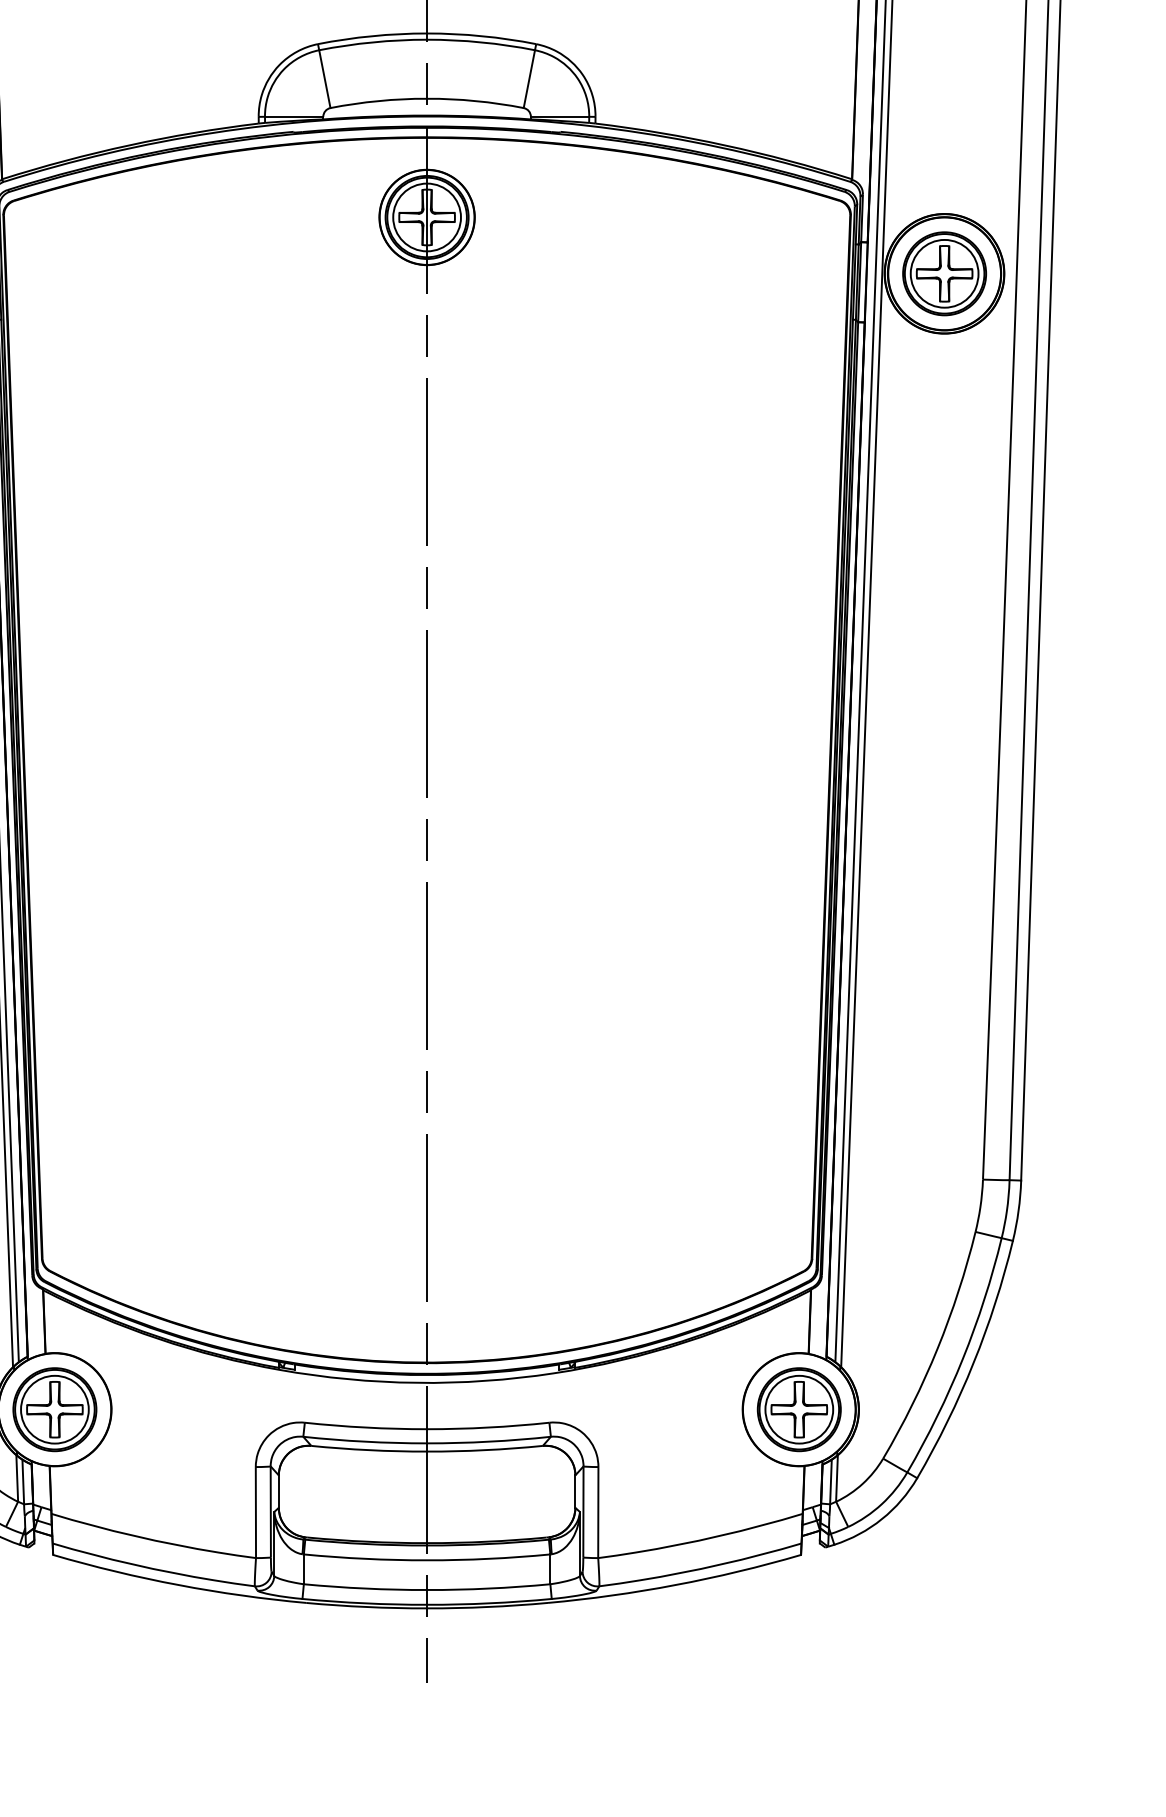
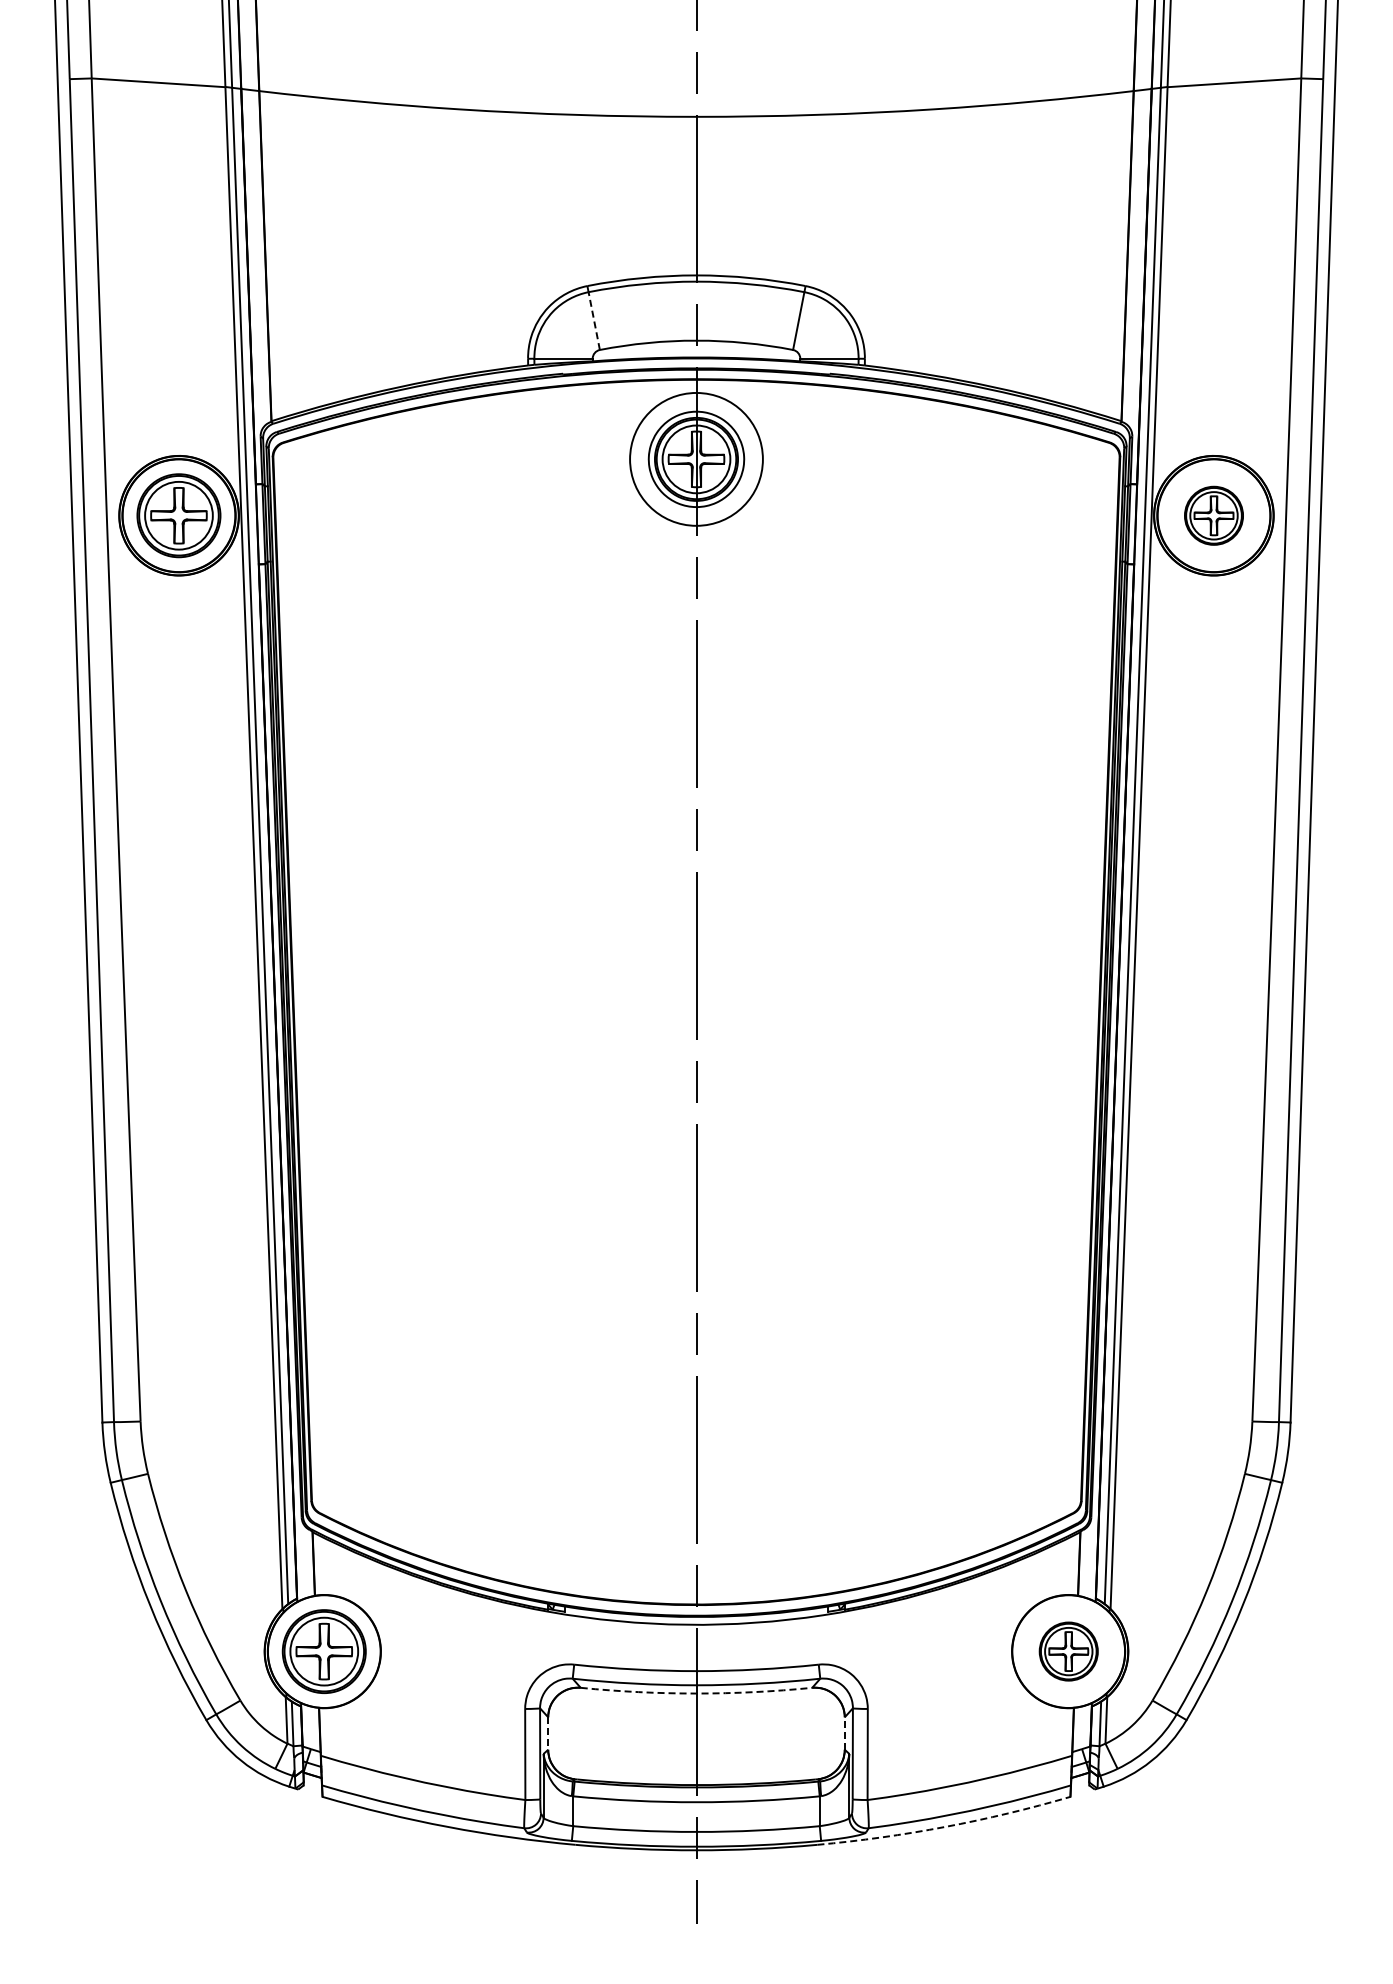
line: (325, 78) -> (594, 320), solid -> dashed
circle: (427, 216) -> (696, 458), size x1.4
part: (944, 273) -> (1213, 515), size x0.7
part: (799, 1409) -> (1068, 1651), size x0.7
arc: (427, 1451) -> (696, 1693), solid -> dashed
line: (575, 1491) -> (844, 1733), solid -> dashed
line: (279, 1492) -> (548, 1734), solid -> dashed
arc: (676, 1584) -> (945, 1826), solid -> dashed

